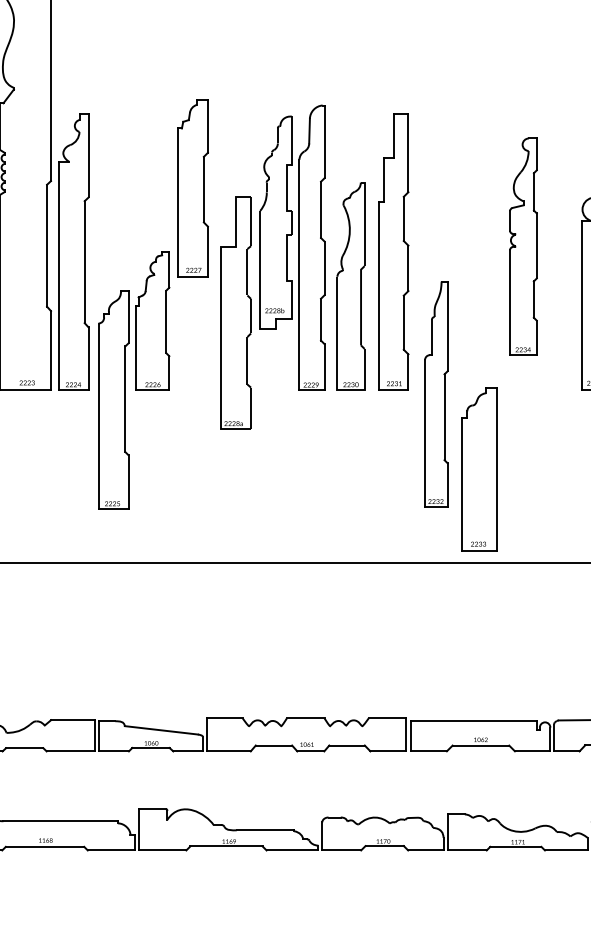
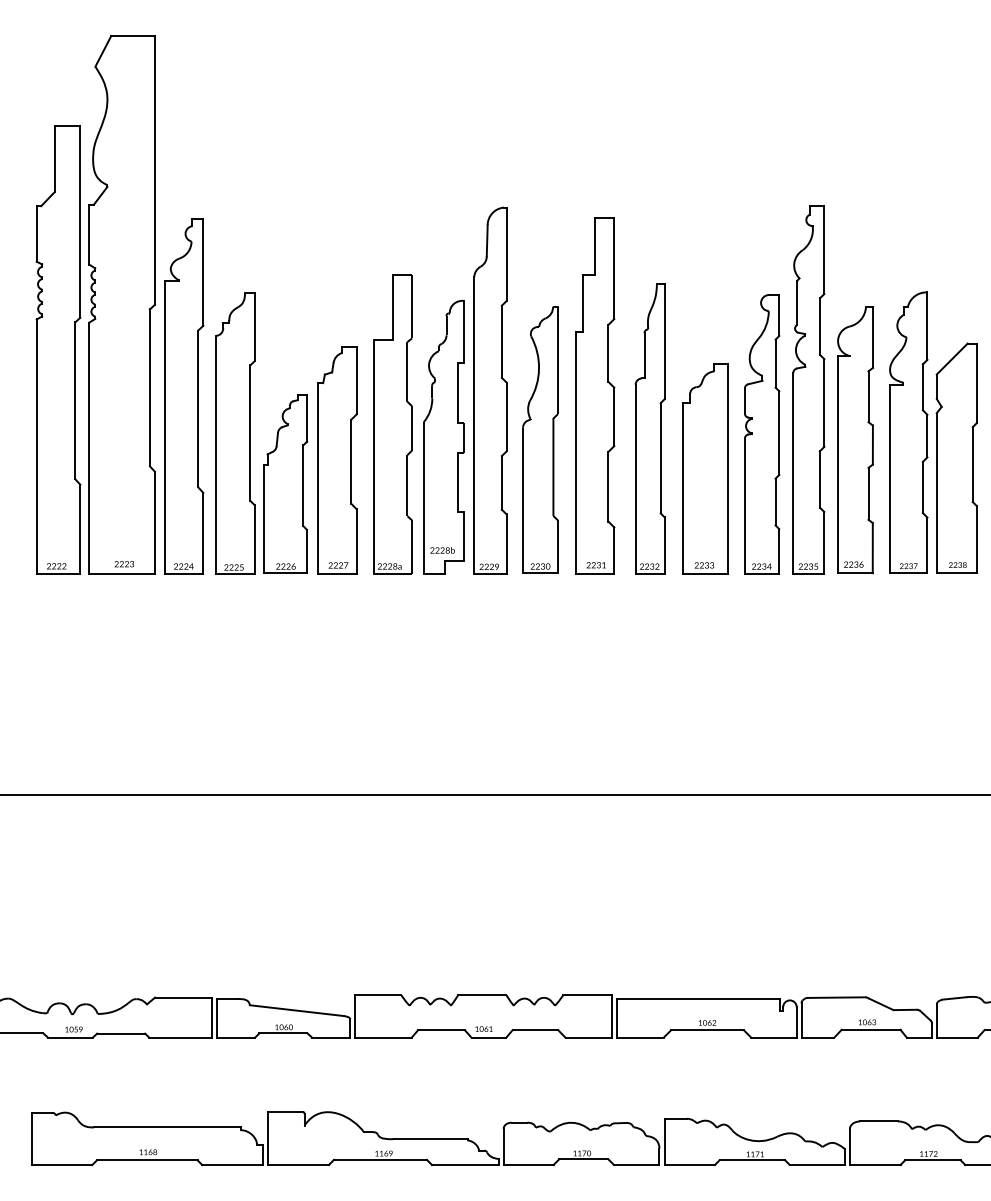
part: (193, 188) -> (337, 460), moved
part: (275, 222) -> (443, 436), moved
part: (523, 247) -> (762, 434), moved
part: (559, 247) -> (808, 389), added
part: (235, 313) -> (392, 424), moved
part: (435, 394) -> (649, 428), moved
part: (113, 399) -> (235, 433), moved
part: (479, 468) -> (705, 468), moved

